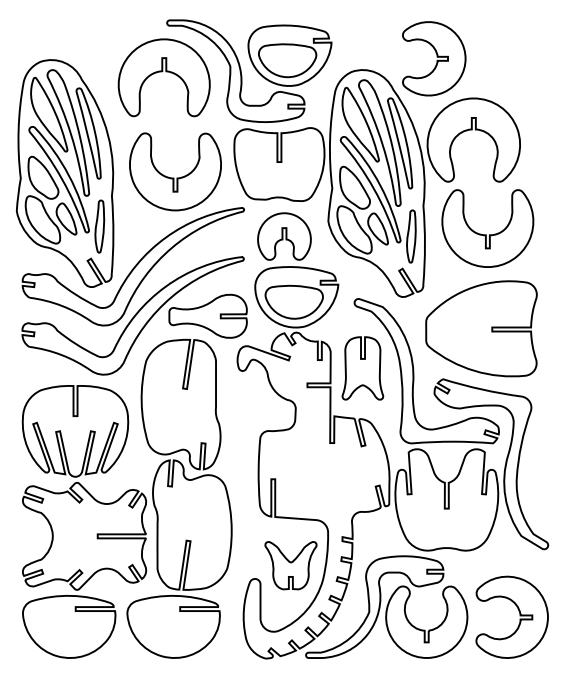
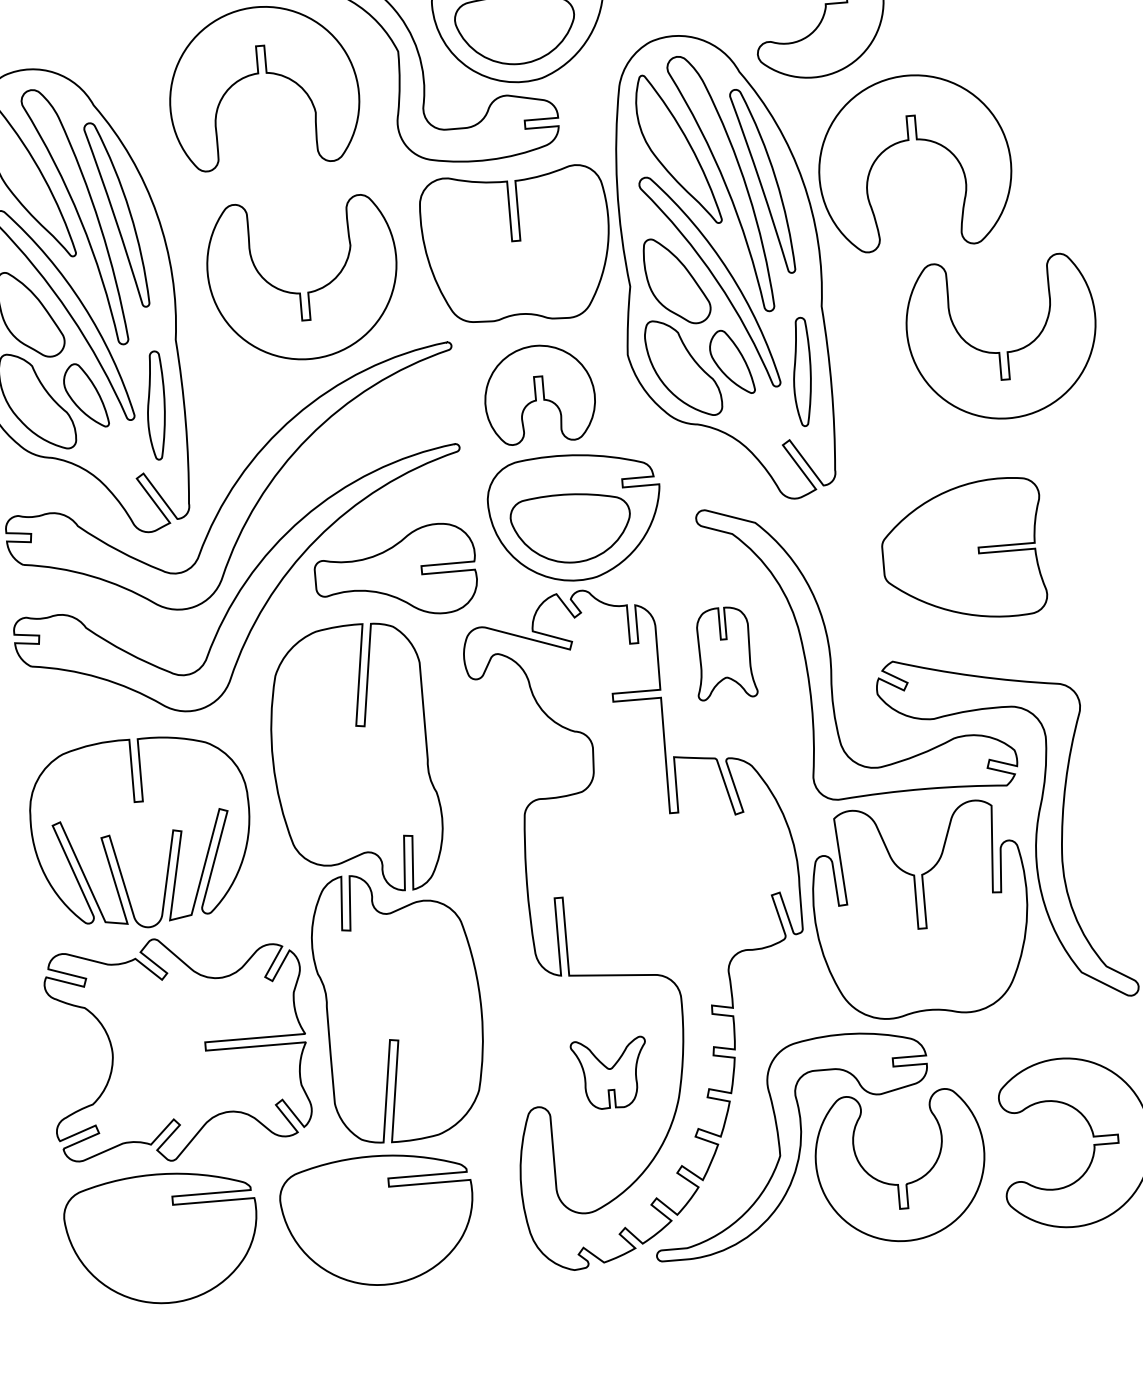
part: (486, 234) -> (1000, 351), moved
part: (481, 328) -> (963, 550), size x0.7
part: (362, 368) -> (723, 653), size x0.7
part: (290, 565) -> (609, 1073), size x0.7

